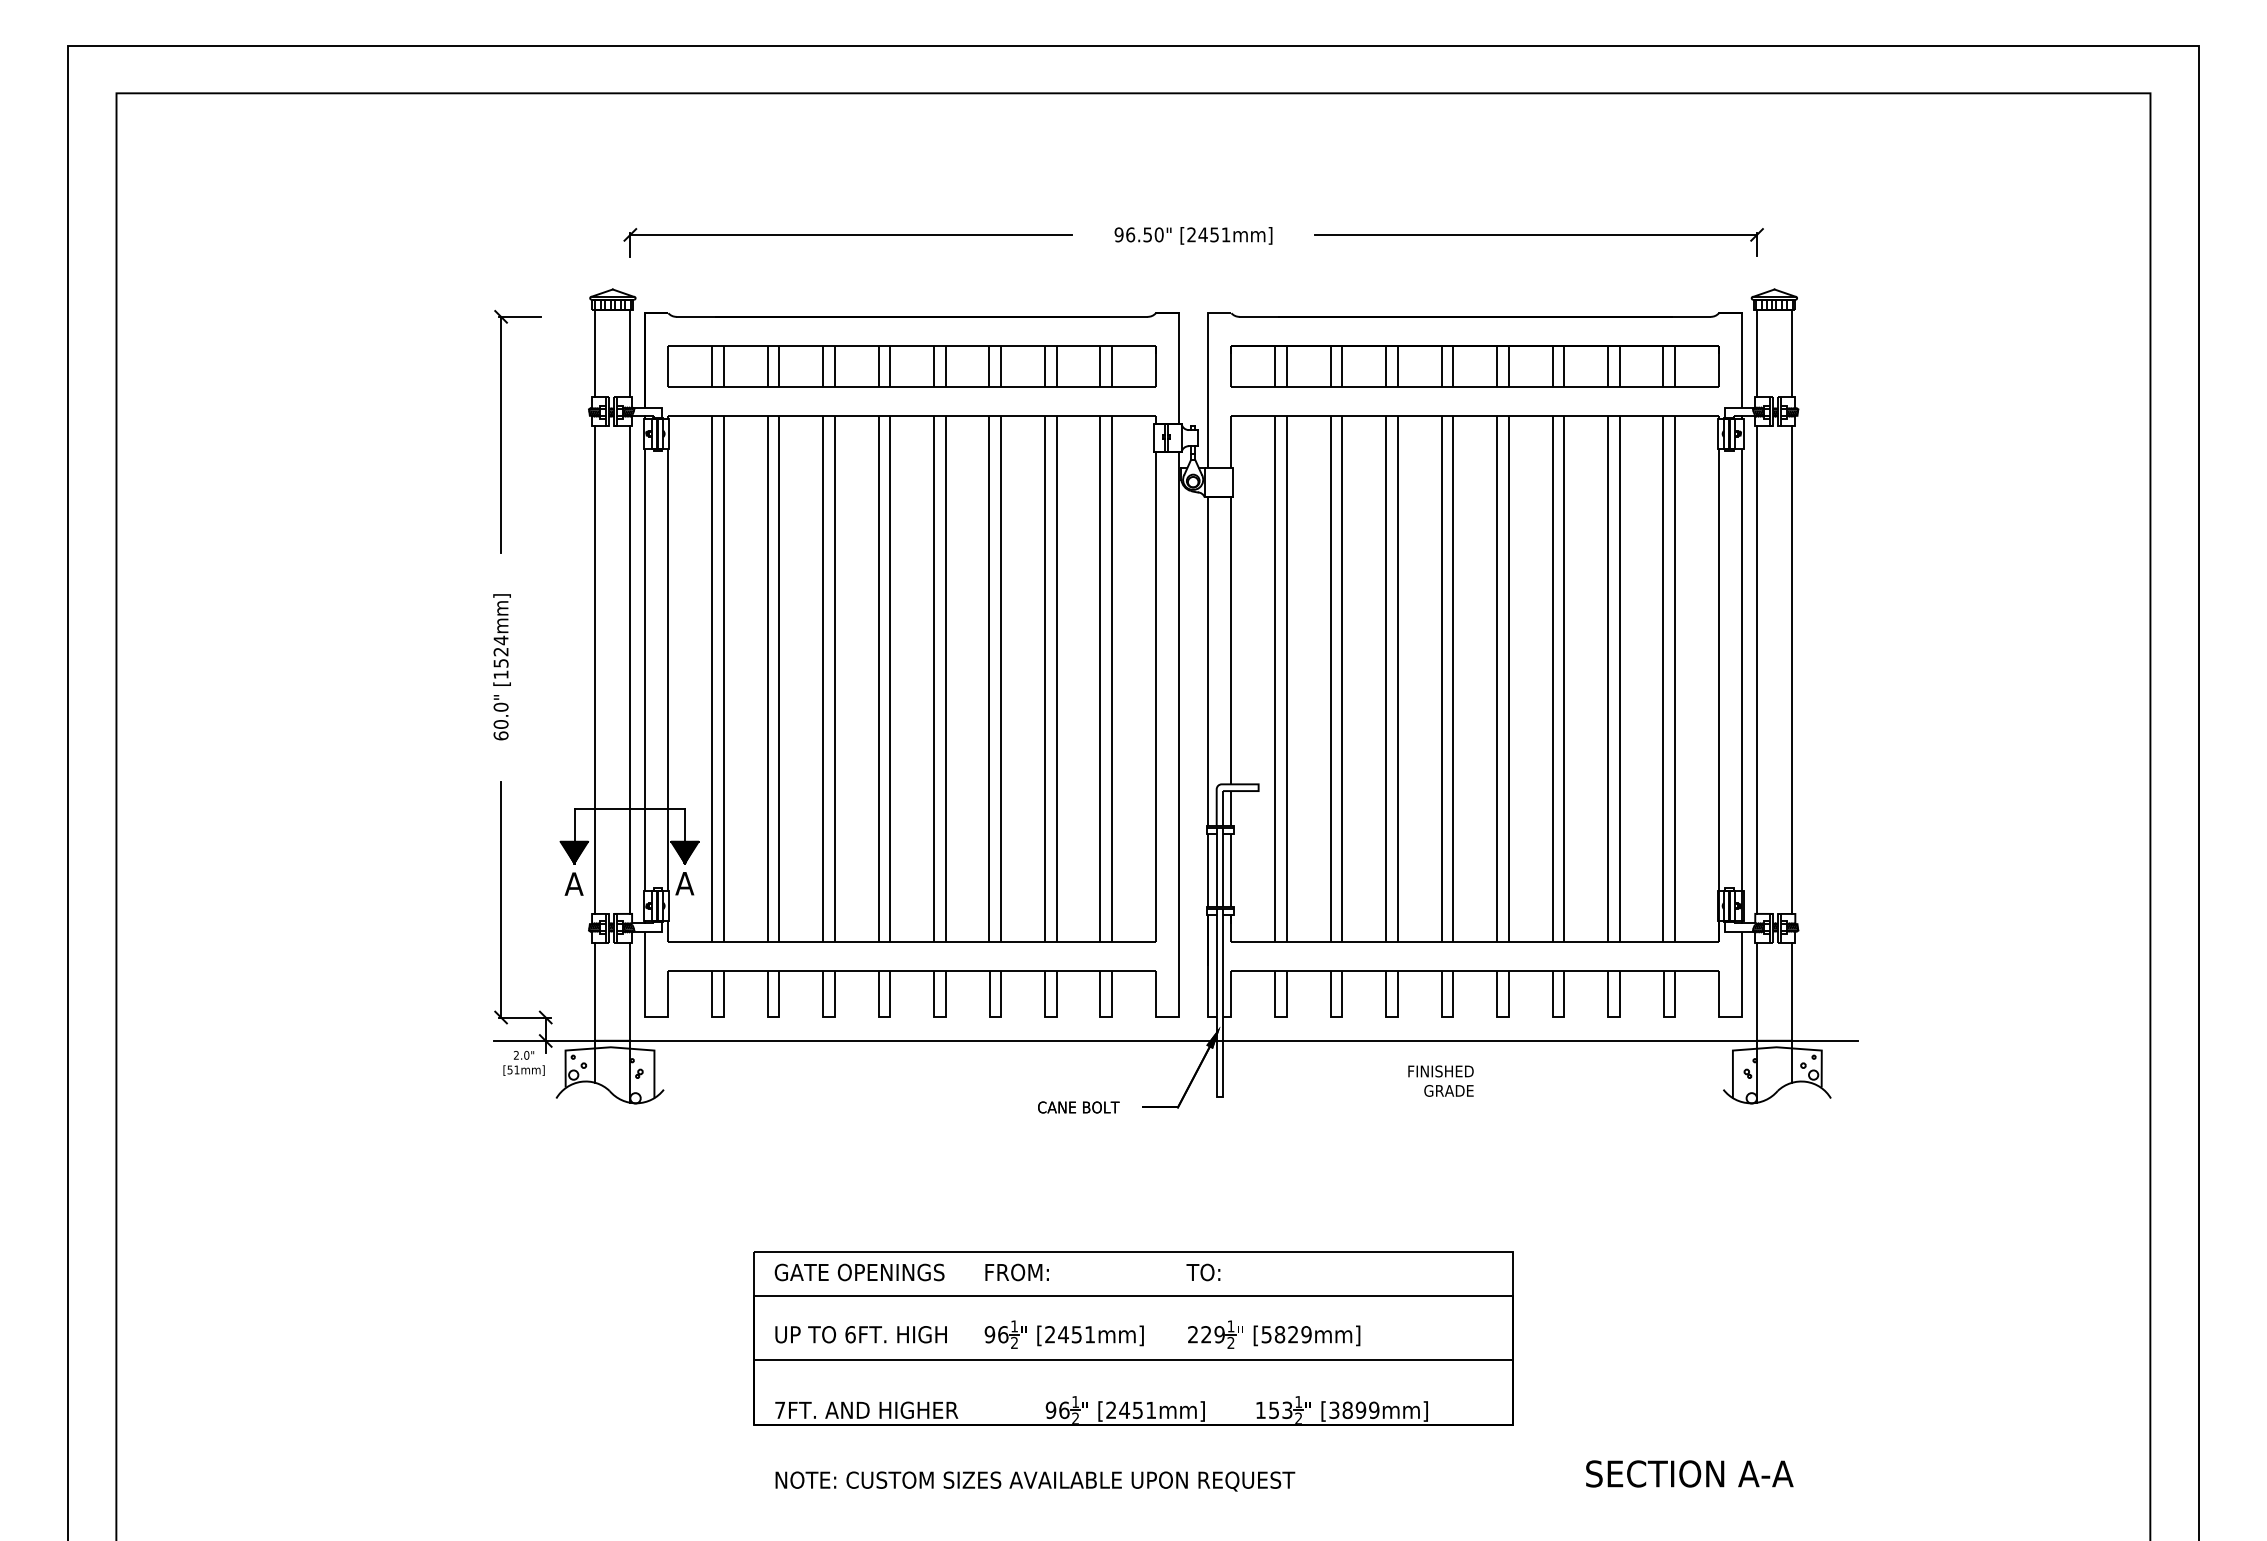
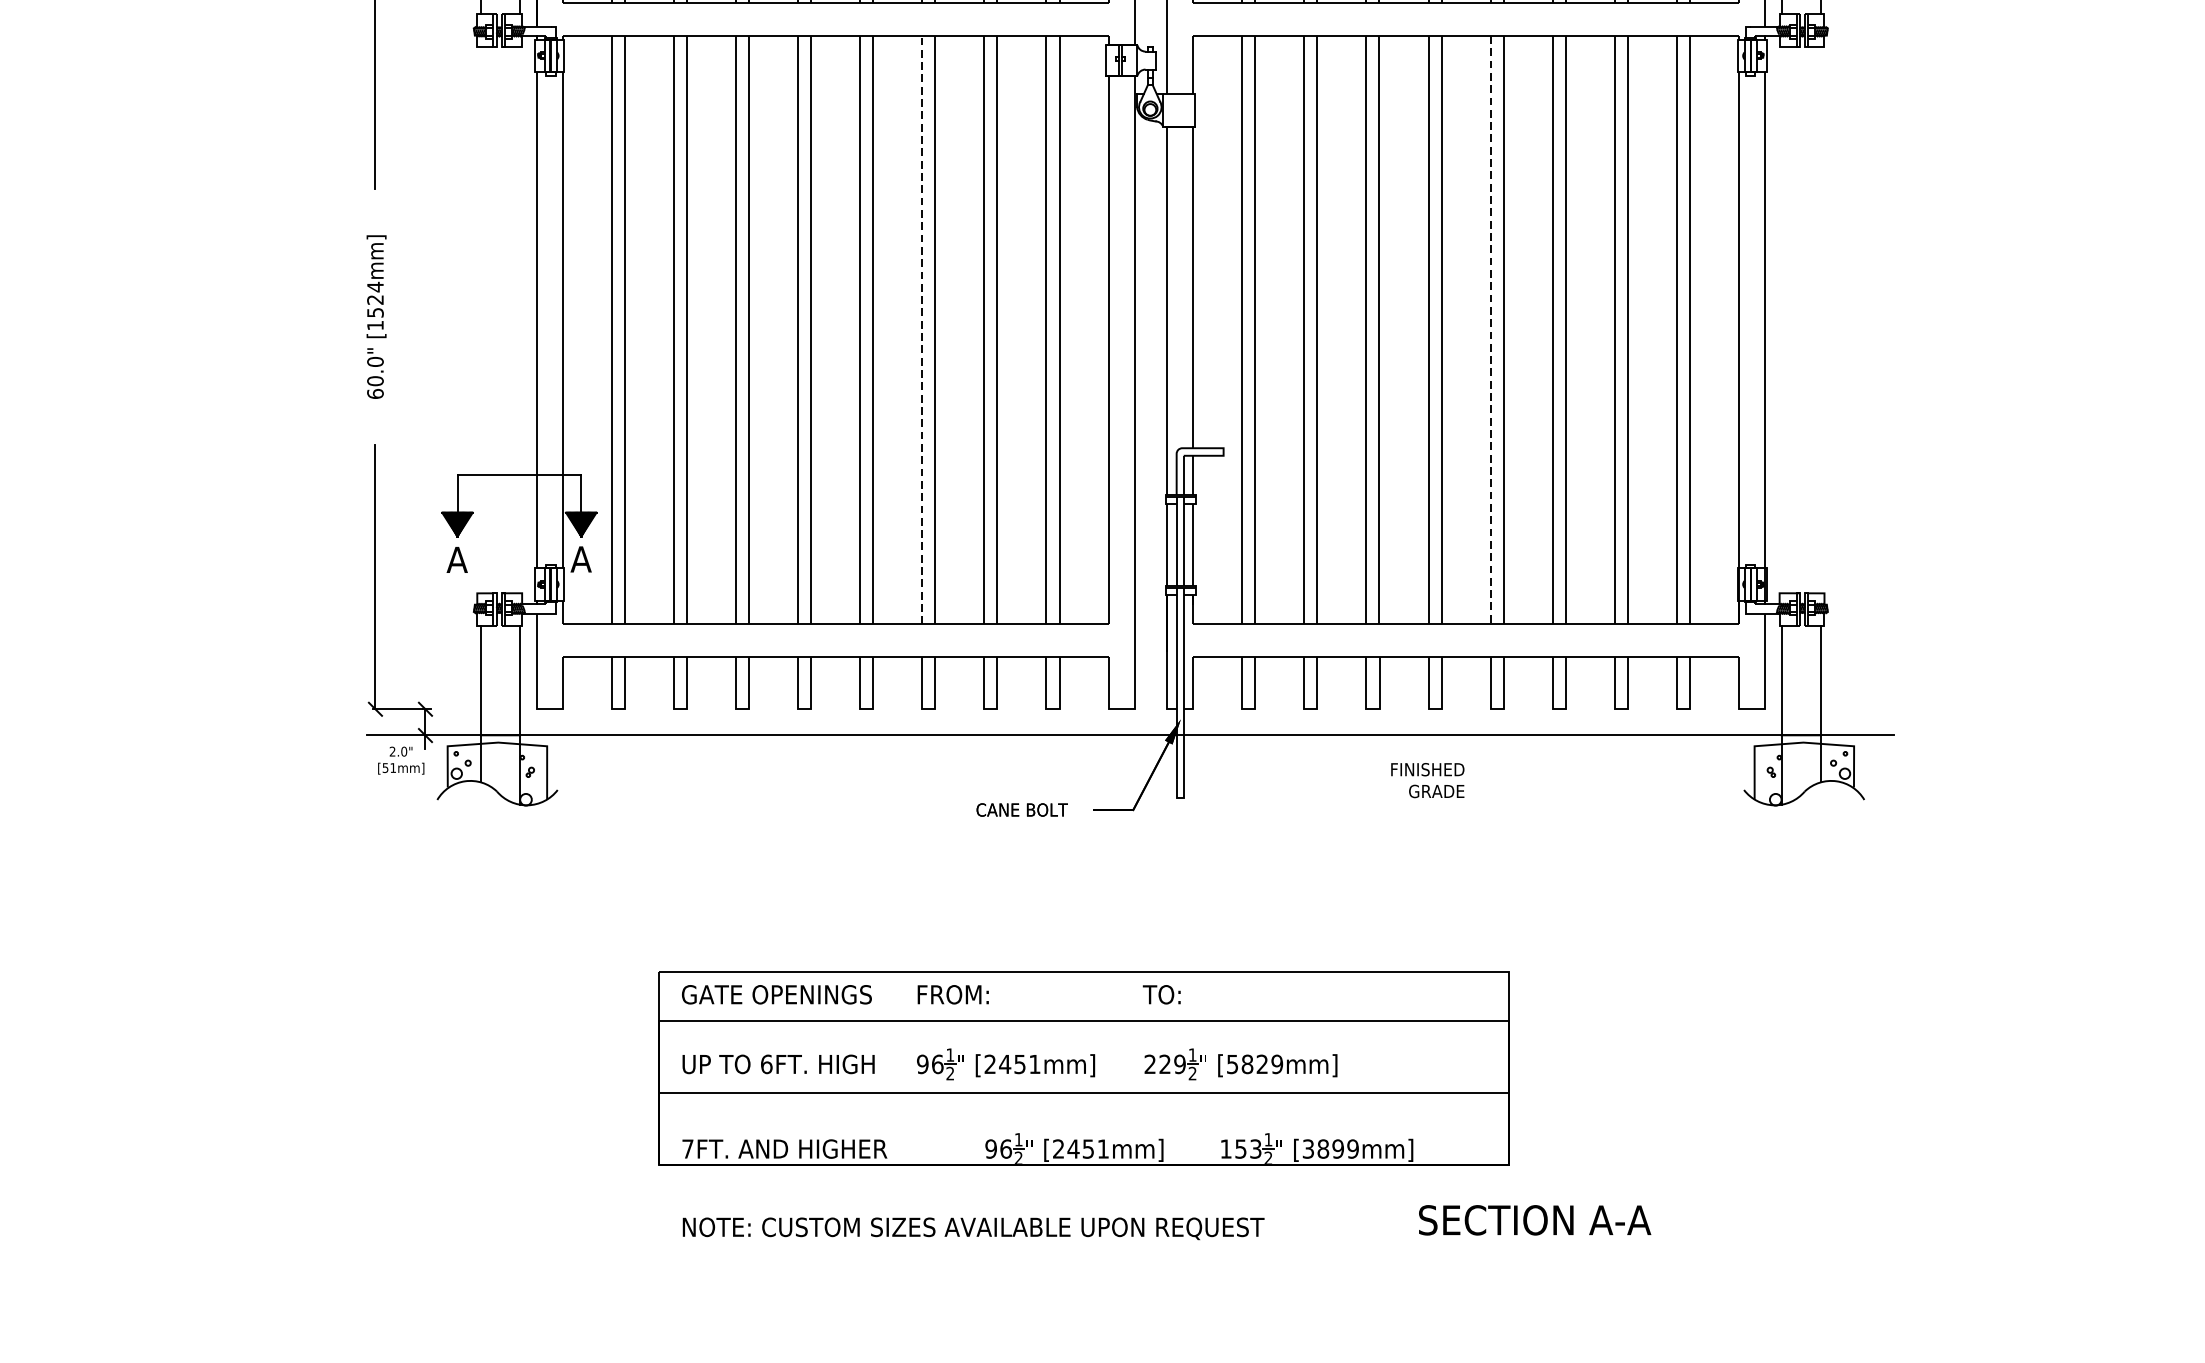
line: (595, 669) -> (481, 319), removed
line: (630, 669) -> (520, 319), removed
line: (1757, 669) -> (1782, 319), removed
line: (1792, 669) -> (1821, 319), removed
line: (989, 678) -> (922, 329), solid -> dashed
line: (1497, 678) -> (1491, 329), solid -> dashed
text: (1689, 1473) -> (1534, 1219), moved

